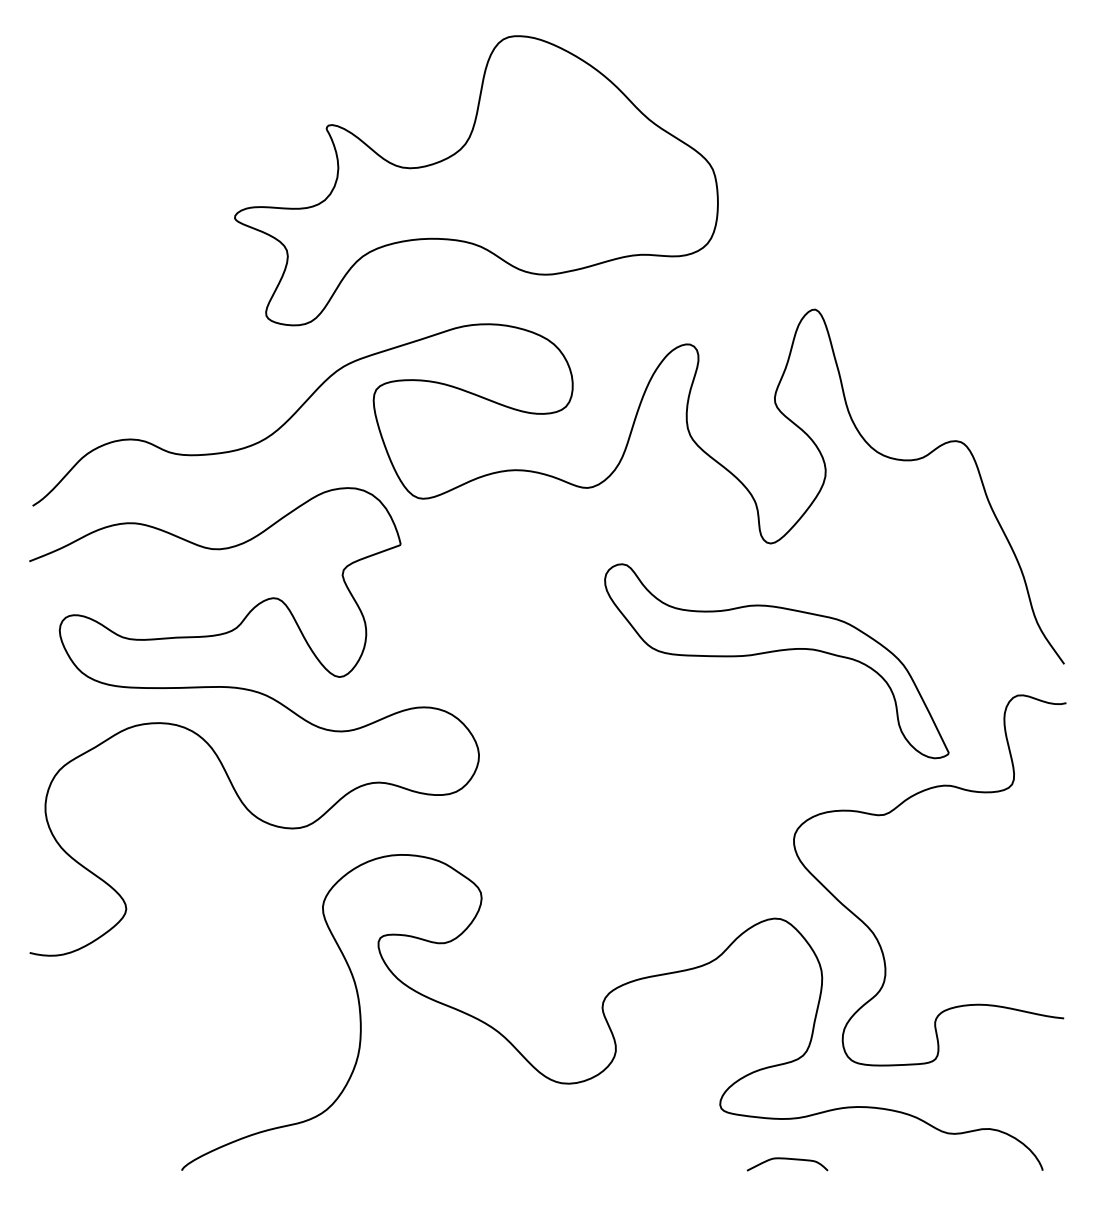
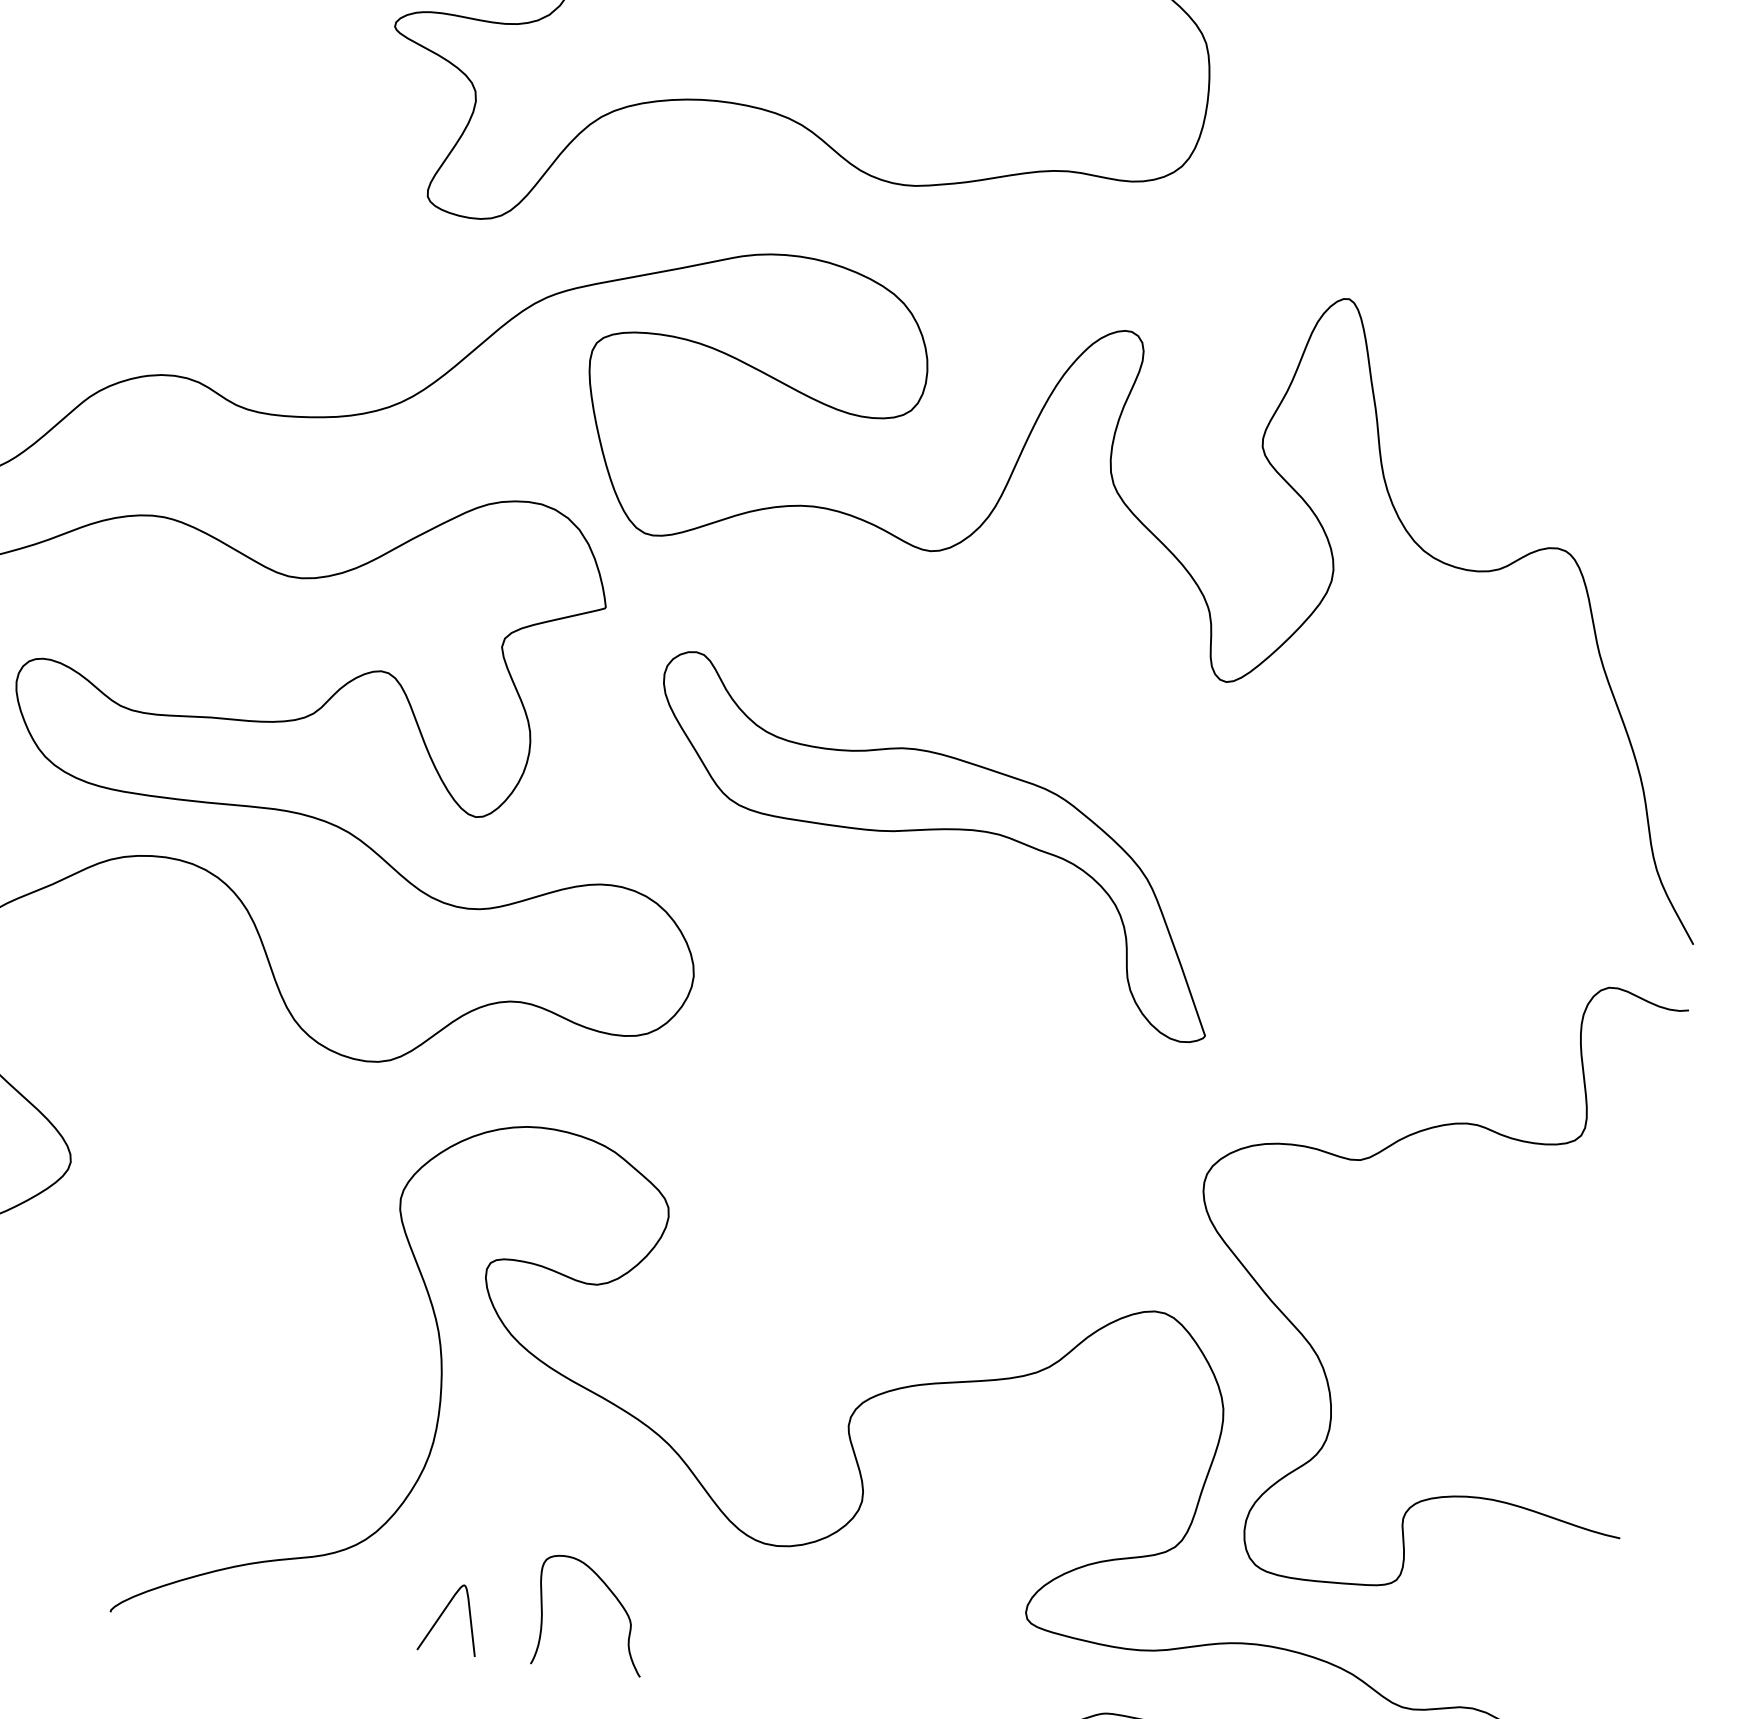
part: (774, 652) -> (933, 831), moved
curve: (476, 1125) -> (613, 1596), added
curve: (378, 1147) -> (444, 1613), added

